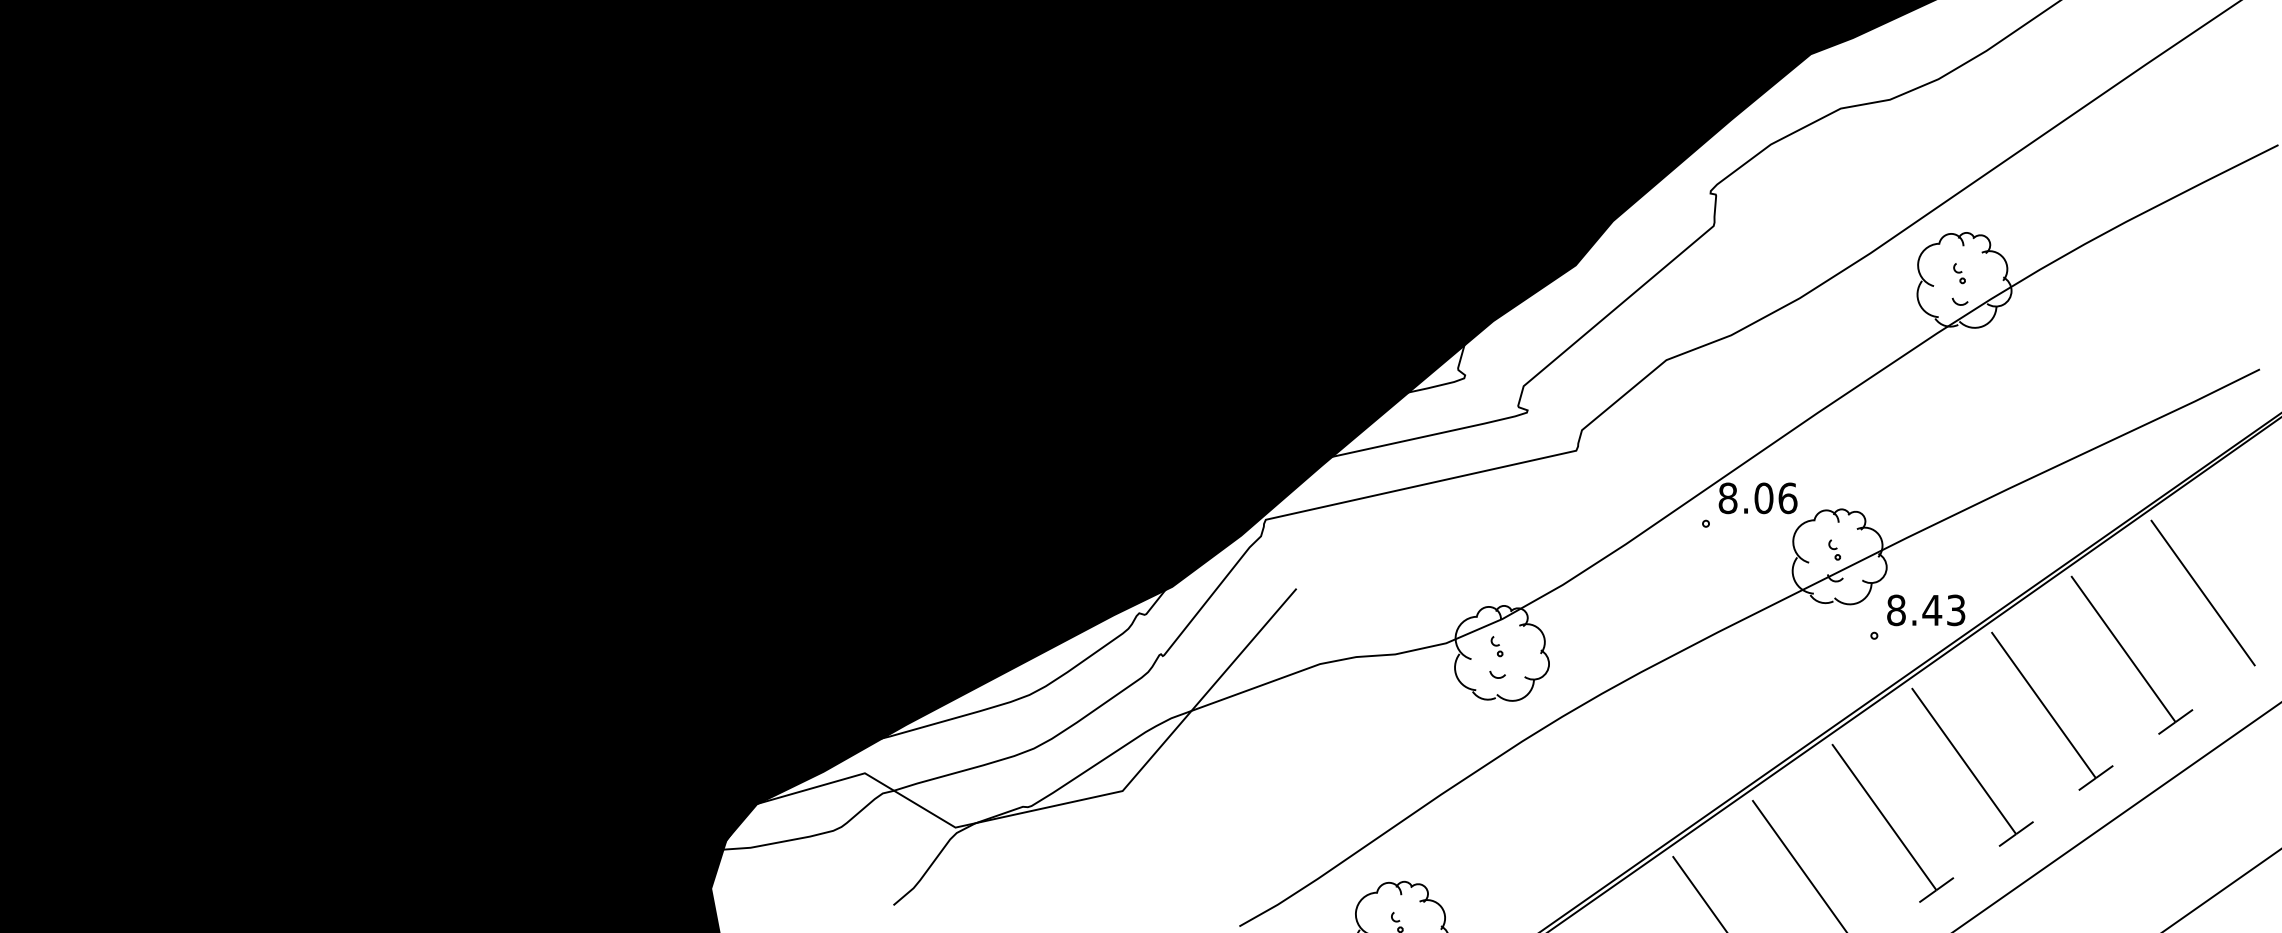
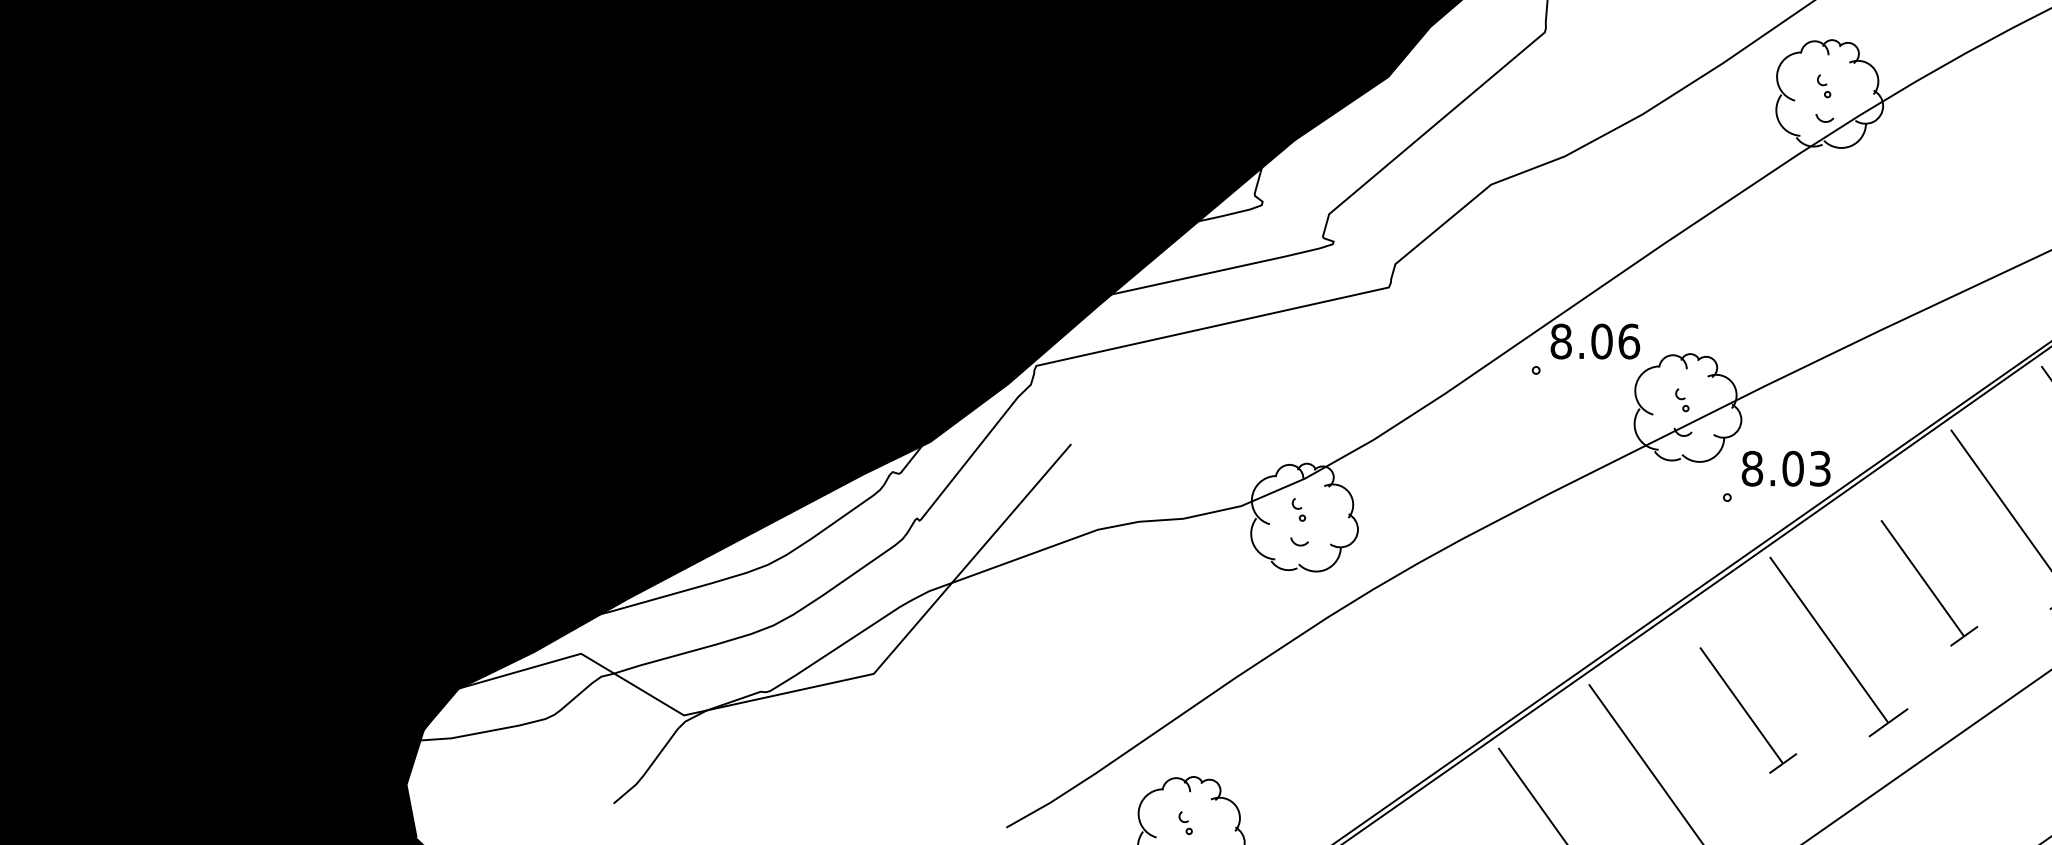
text: (1932, 610) -> (1793, 468), 8.43 -> 8.03
part: (2052, 710) -> (1929, 582), size x0.7
part: (1892, 822) -> (1747, 709), size x0.7

